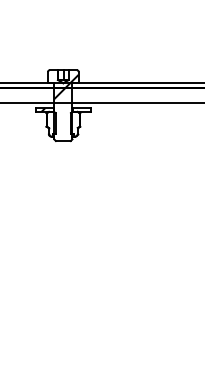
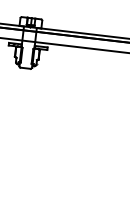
hatch: (66, 86) -> (32, 29), removed

